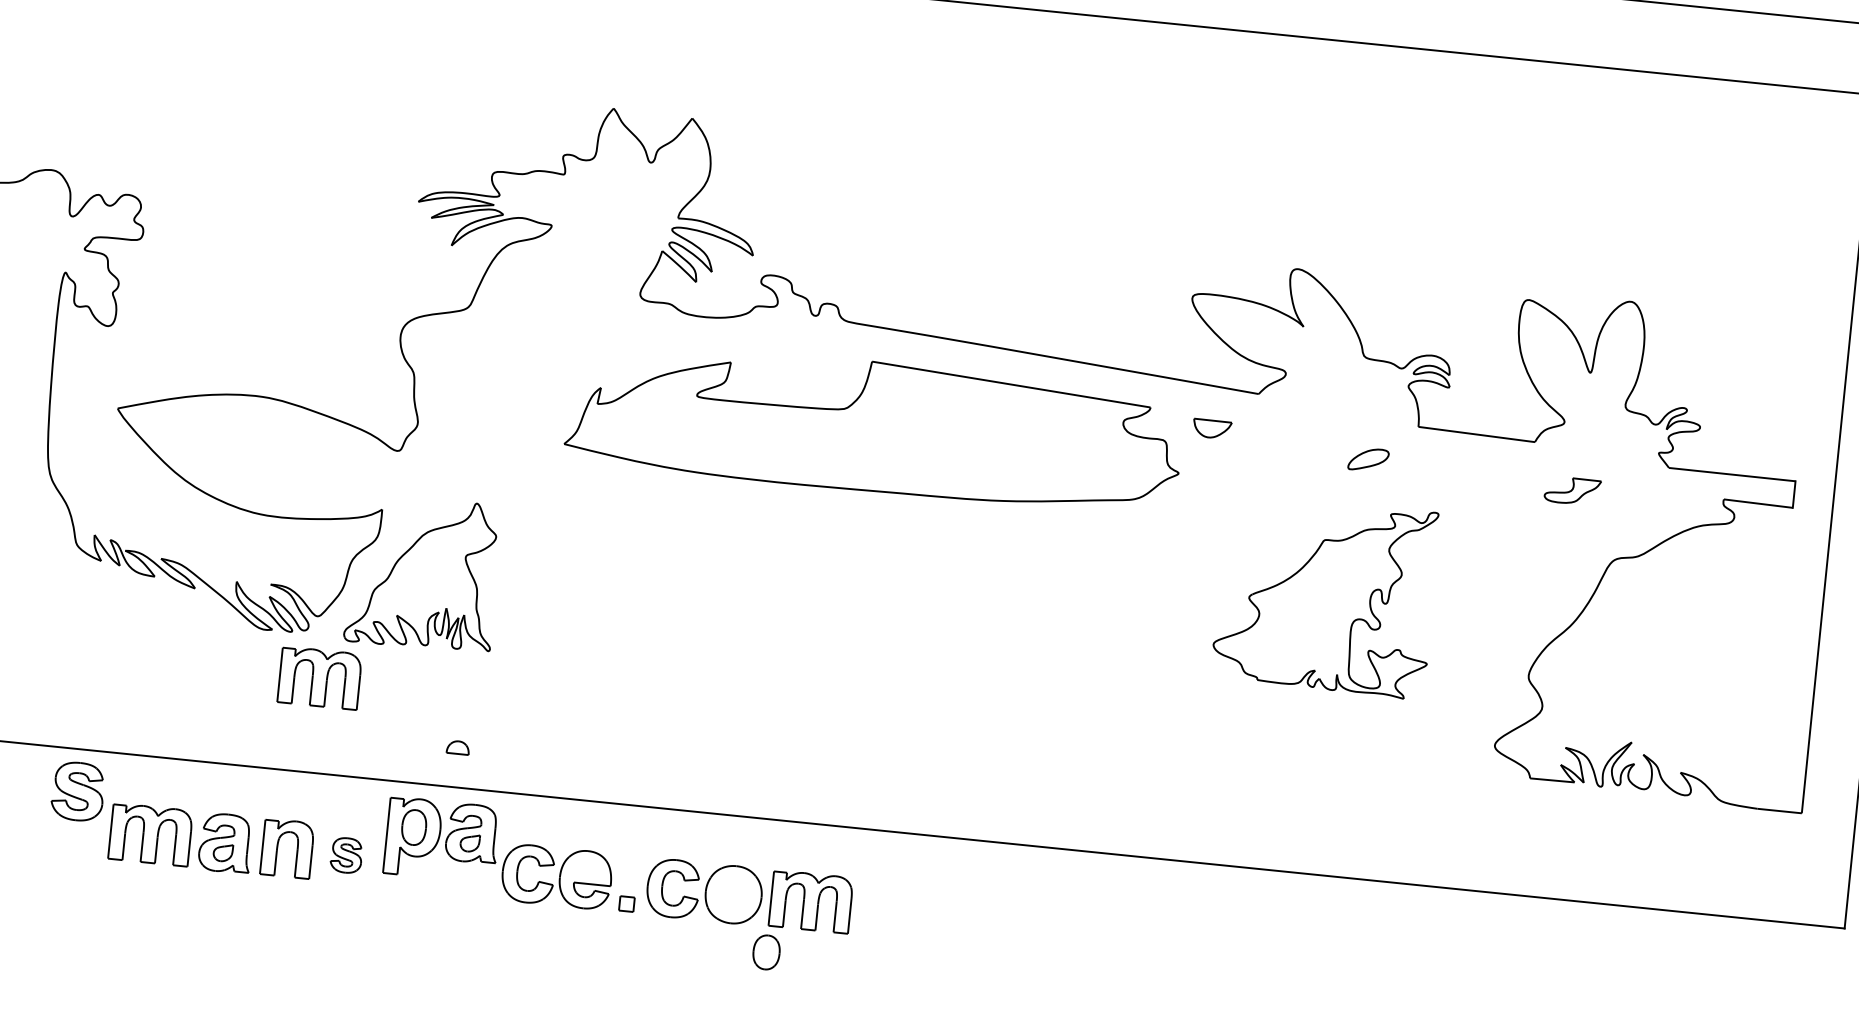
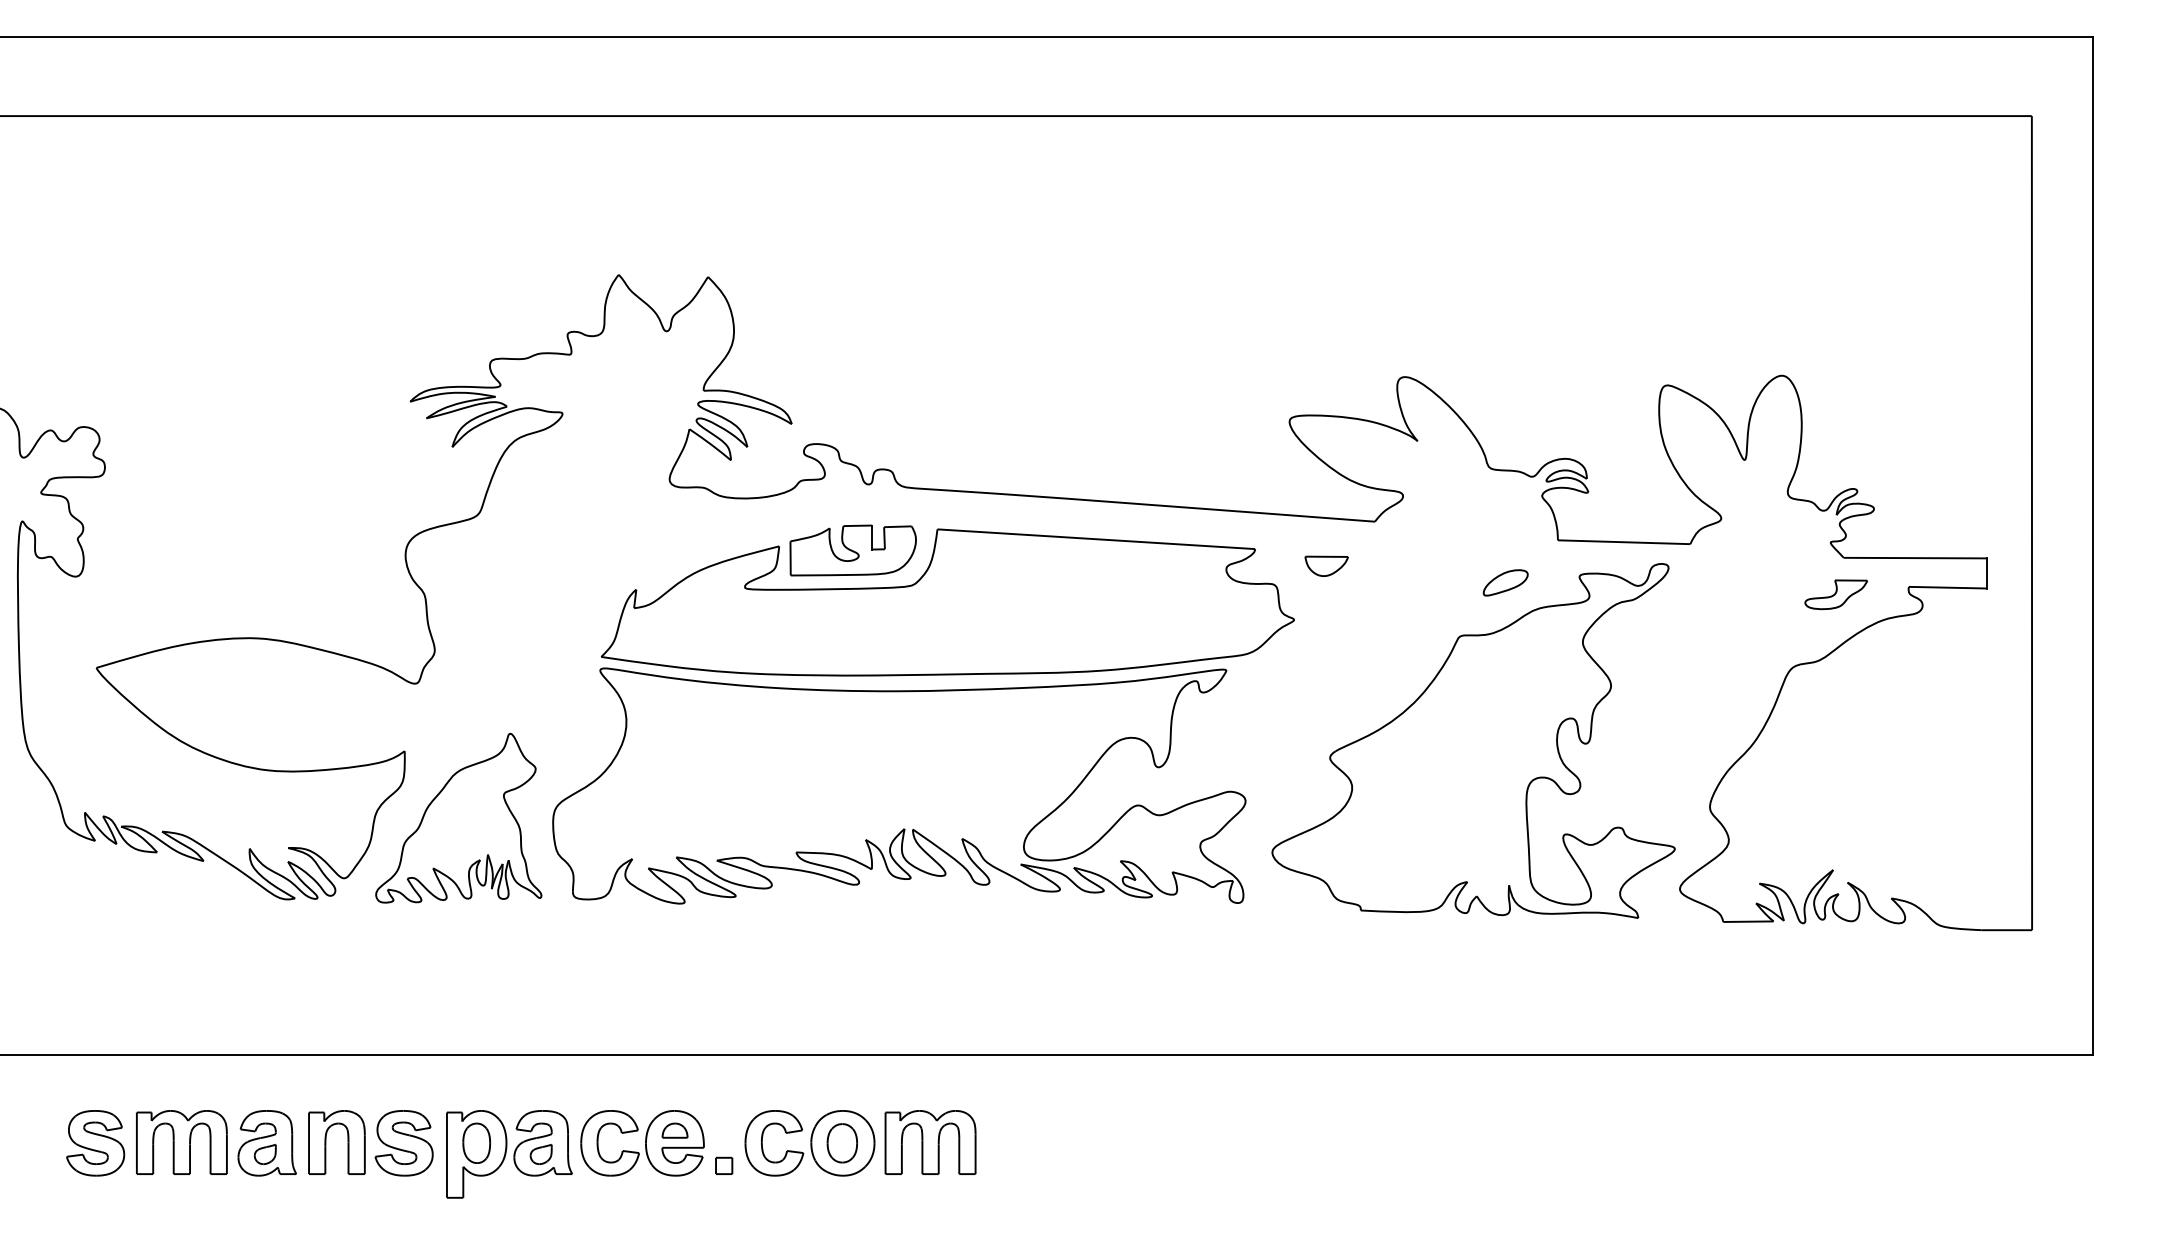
part: (795, 372) -> (852, 550), added
part: (1572, 490) -> (1835, 594), moved
part: (815, 584) -> (899, 785), added
part: (1326, 595) -> (1473, 740), size x1.67
part: (319, 678) -> (353, 947), removed
part: (457, 747) -> (674, 1130), moved
part: (78, 791) -> (95, 1143), moved
part: (442, 840) -> (509, 1154), moved
part: (346, 855) -> (403, 1143), size x1.67
part: (765, 952) -> (841, 1143), moved

